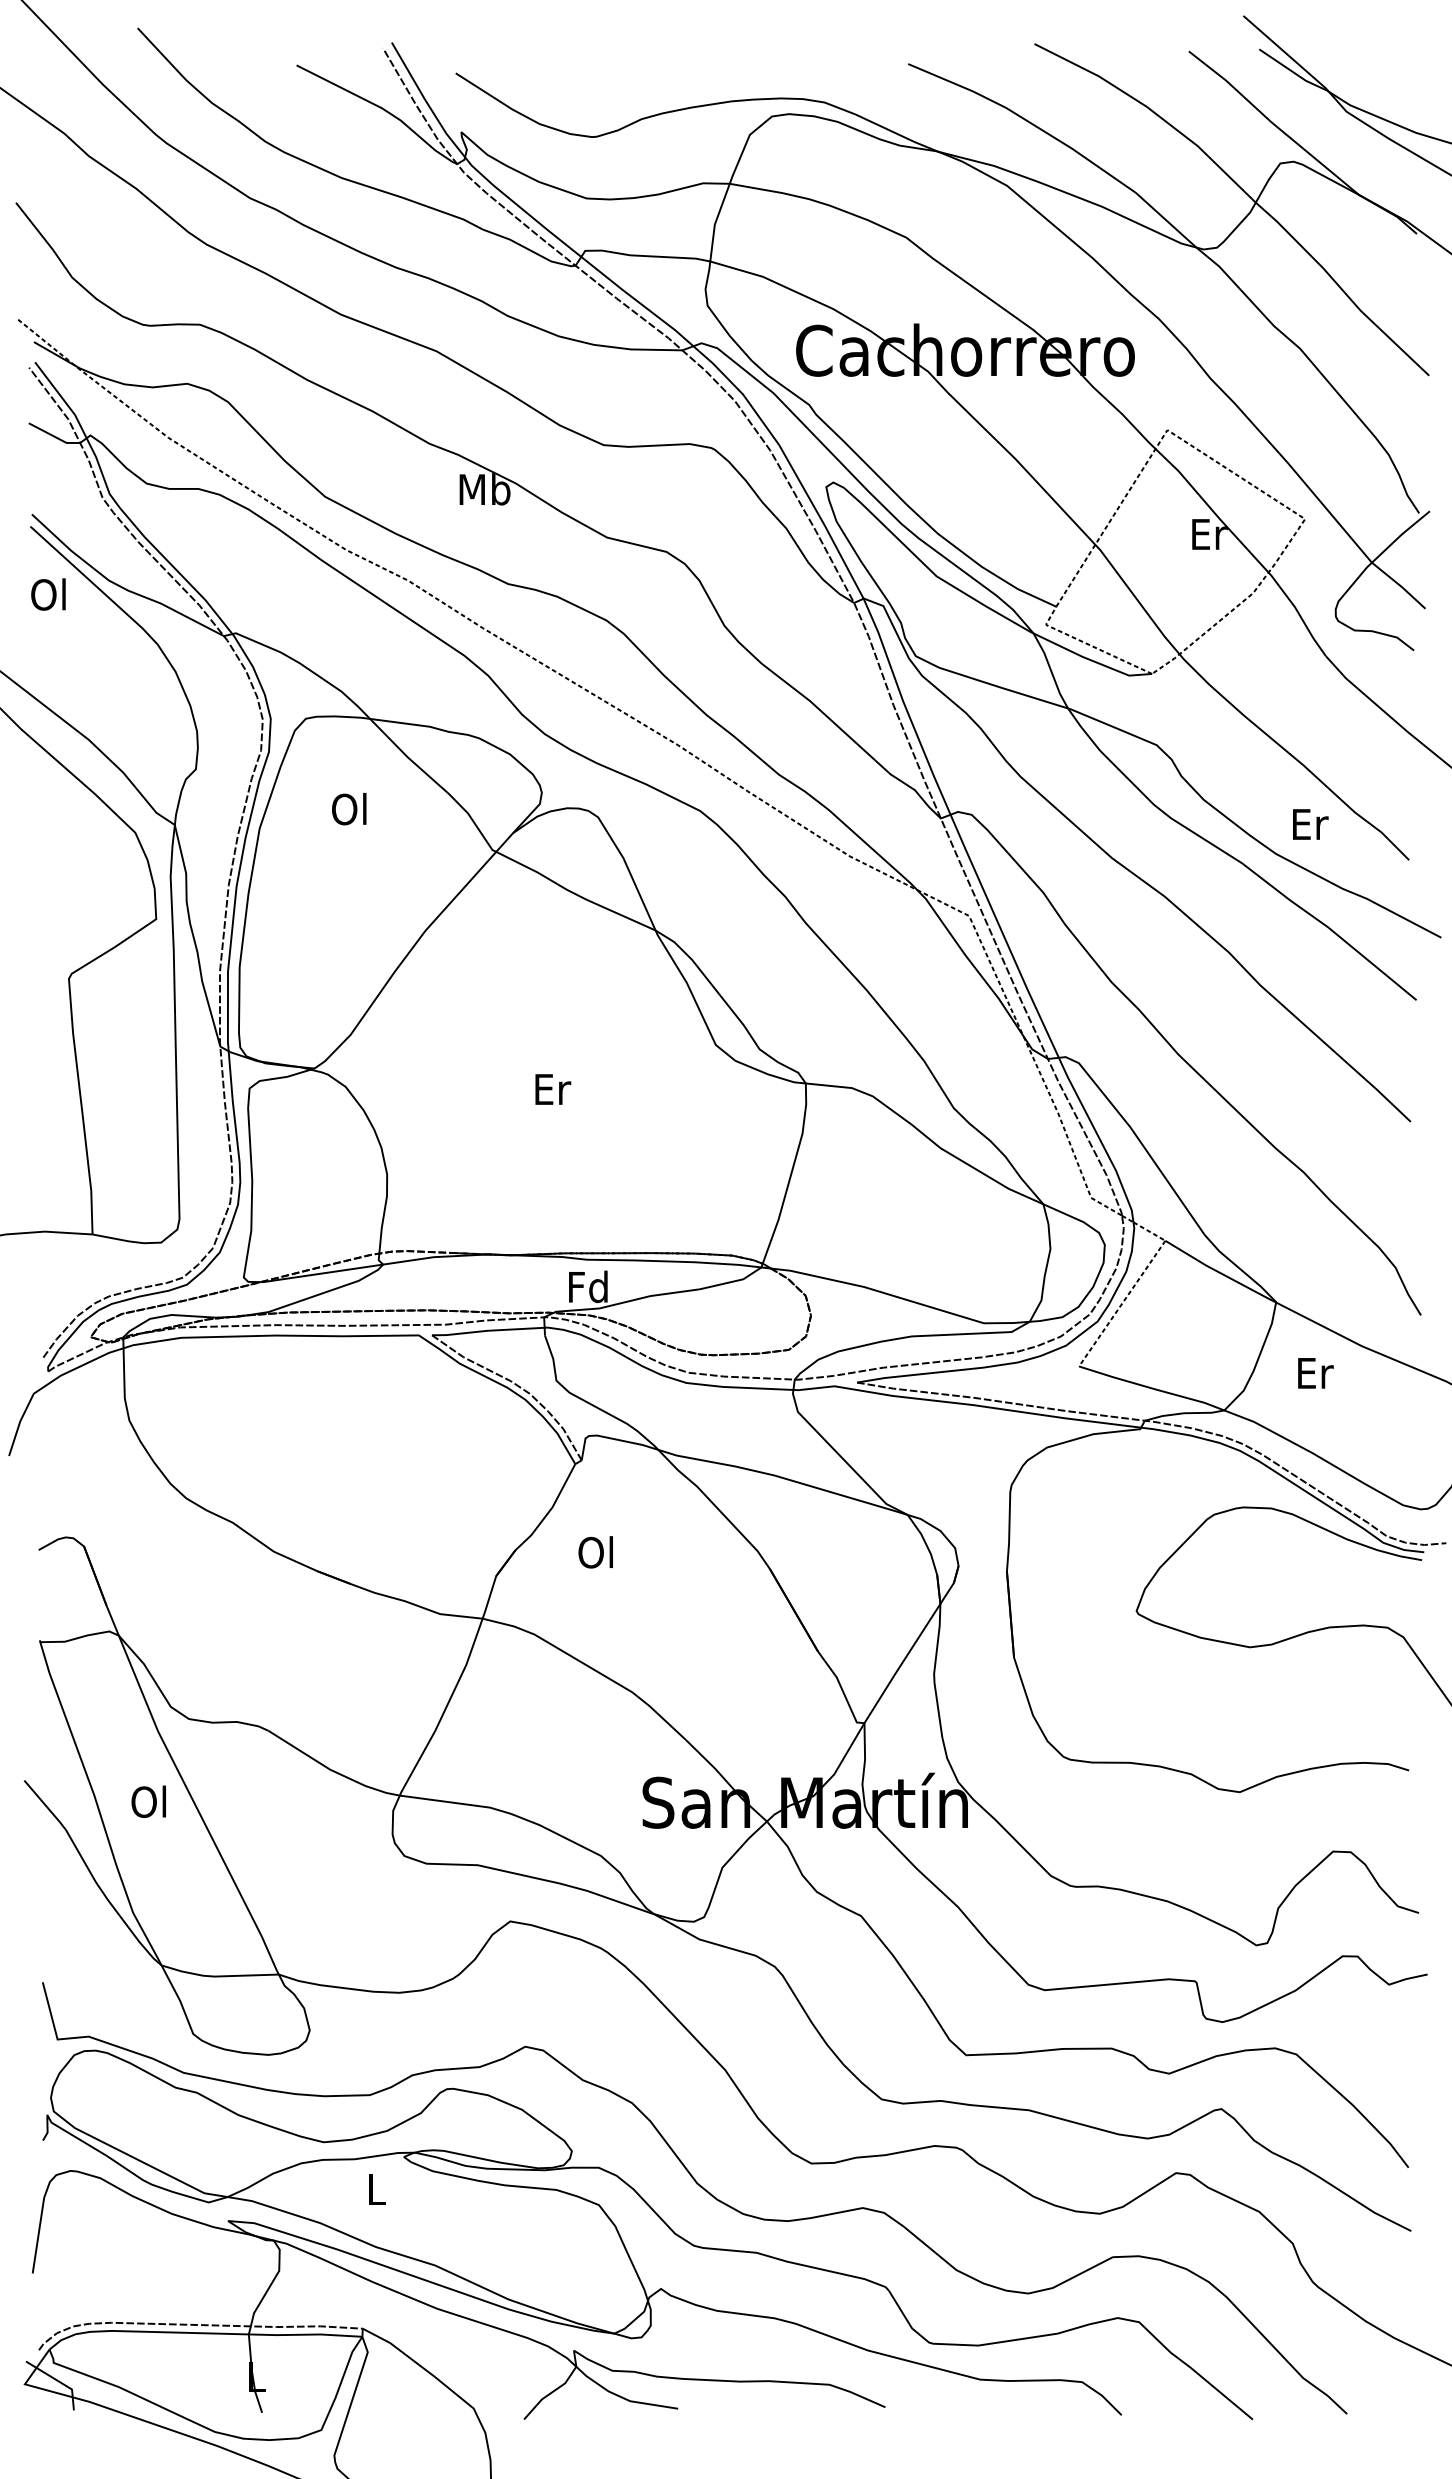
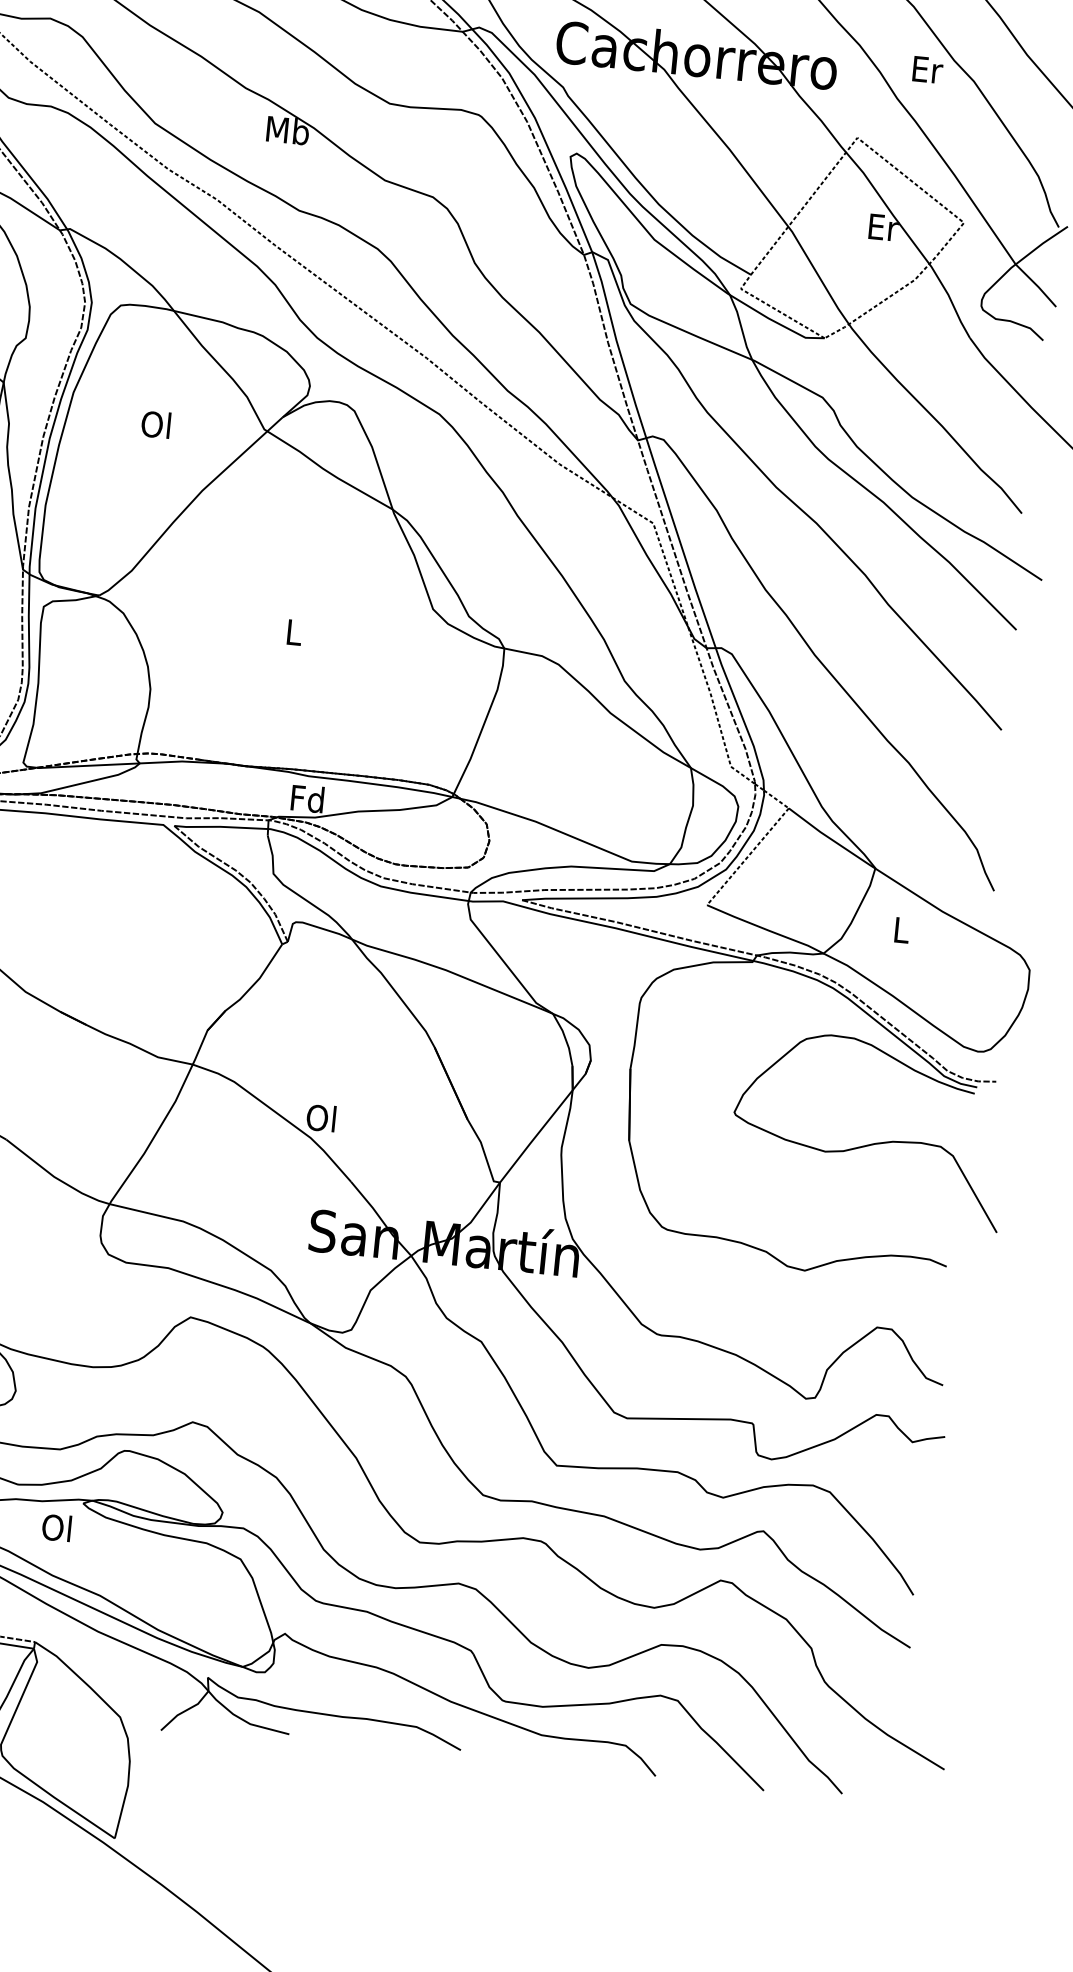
text: (349, 809) -> (156, 424), moved
text: (1310, 824) -> (927, 69), moved
text: (553, 1089) -> (295, 632), Er -> L
text: (1315, 1373) -> (902, 930), Er -> L
text: (595, 1552) -> (321, 1118), moved
text: (375, 2189) -> (57, 1527), L -> Ol

